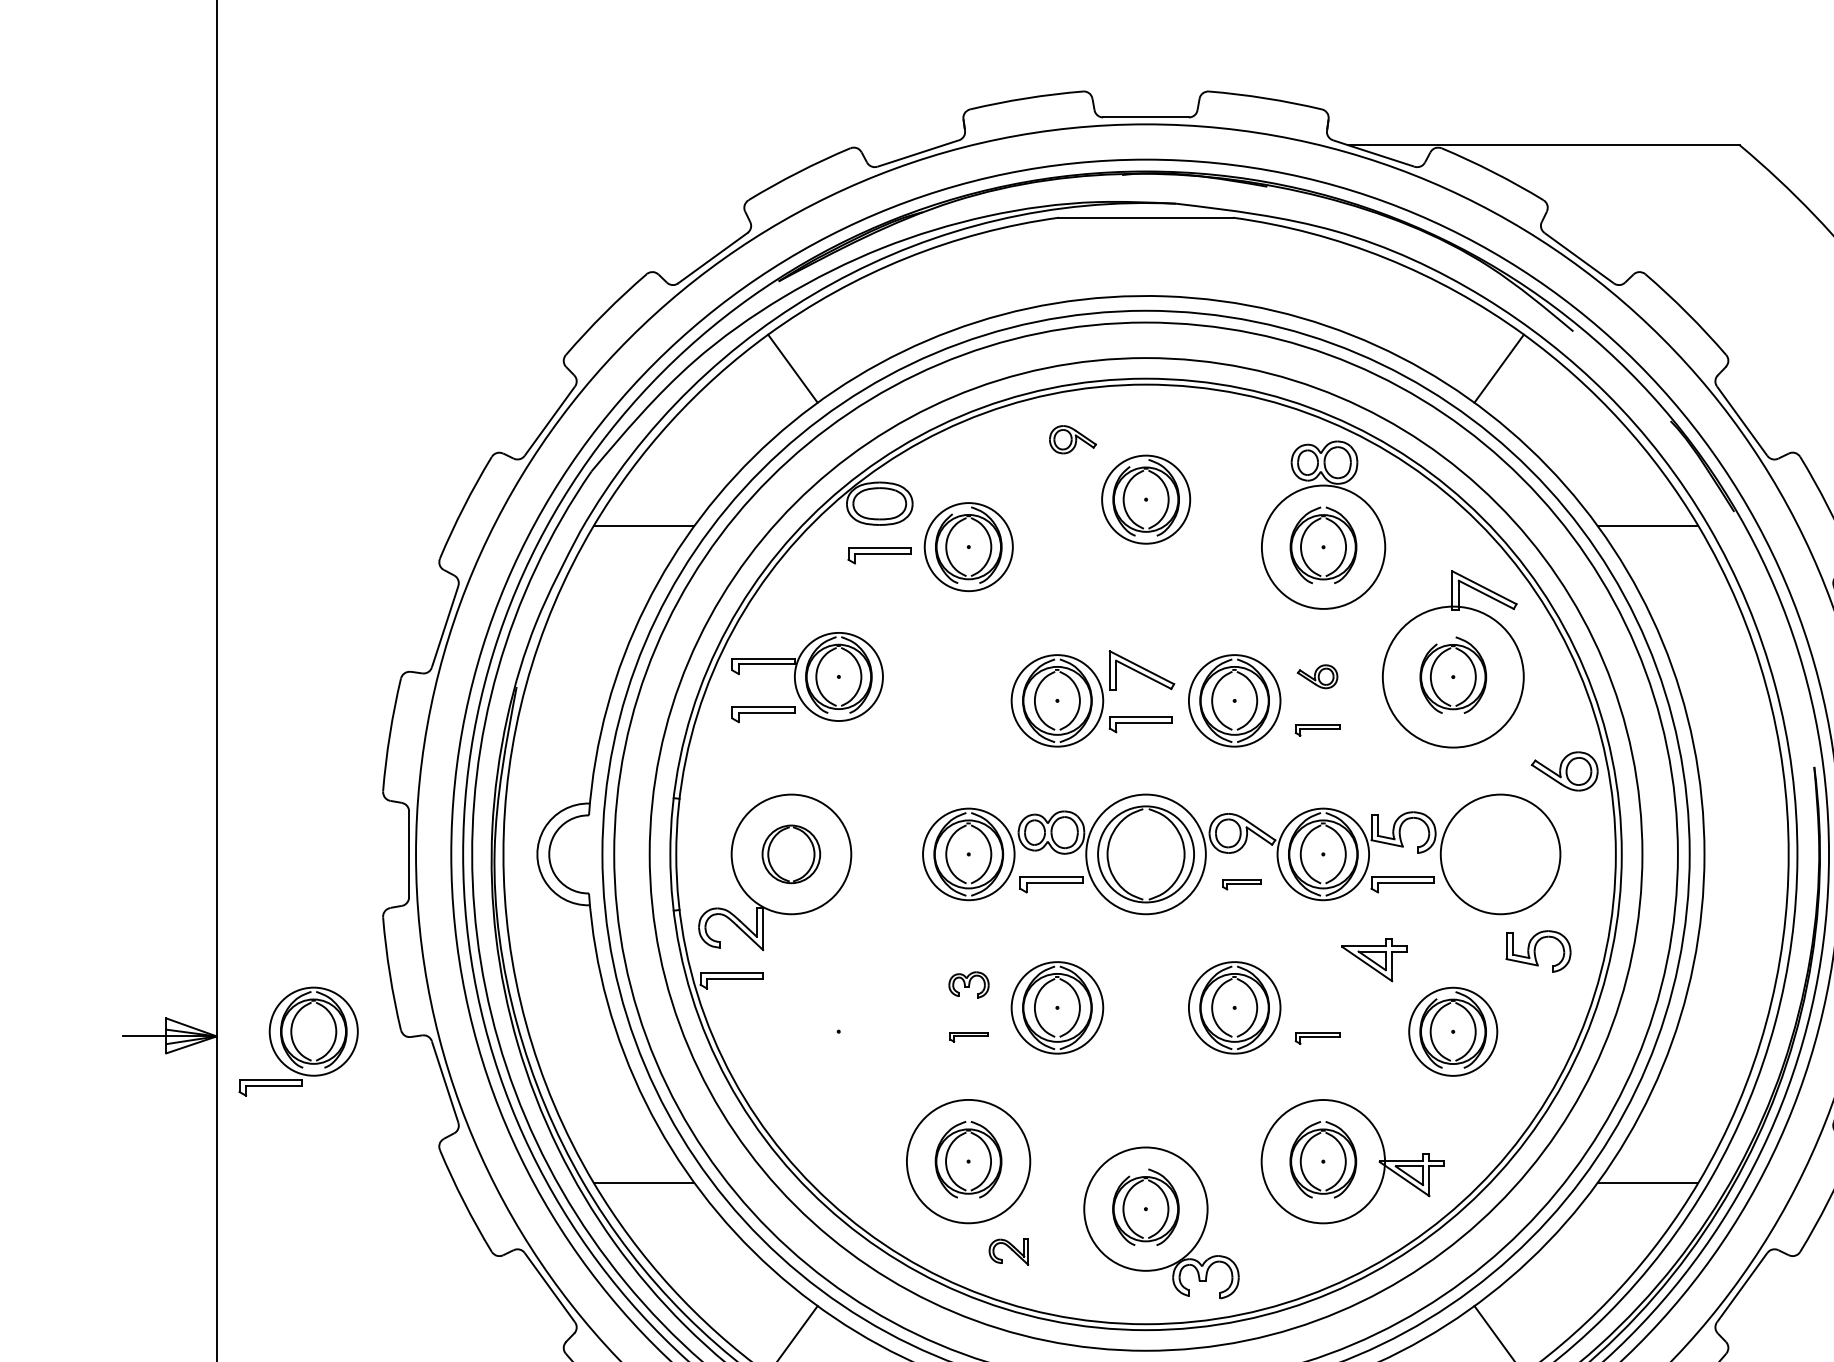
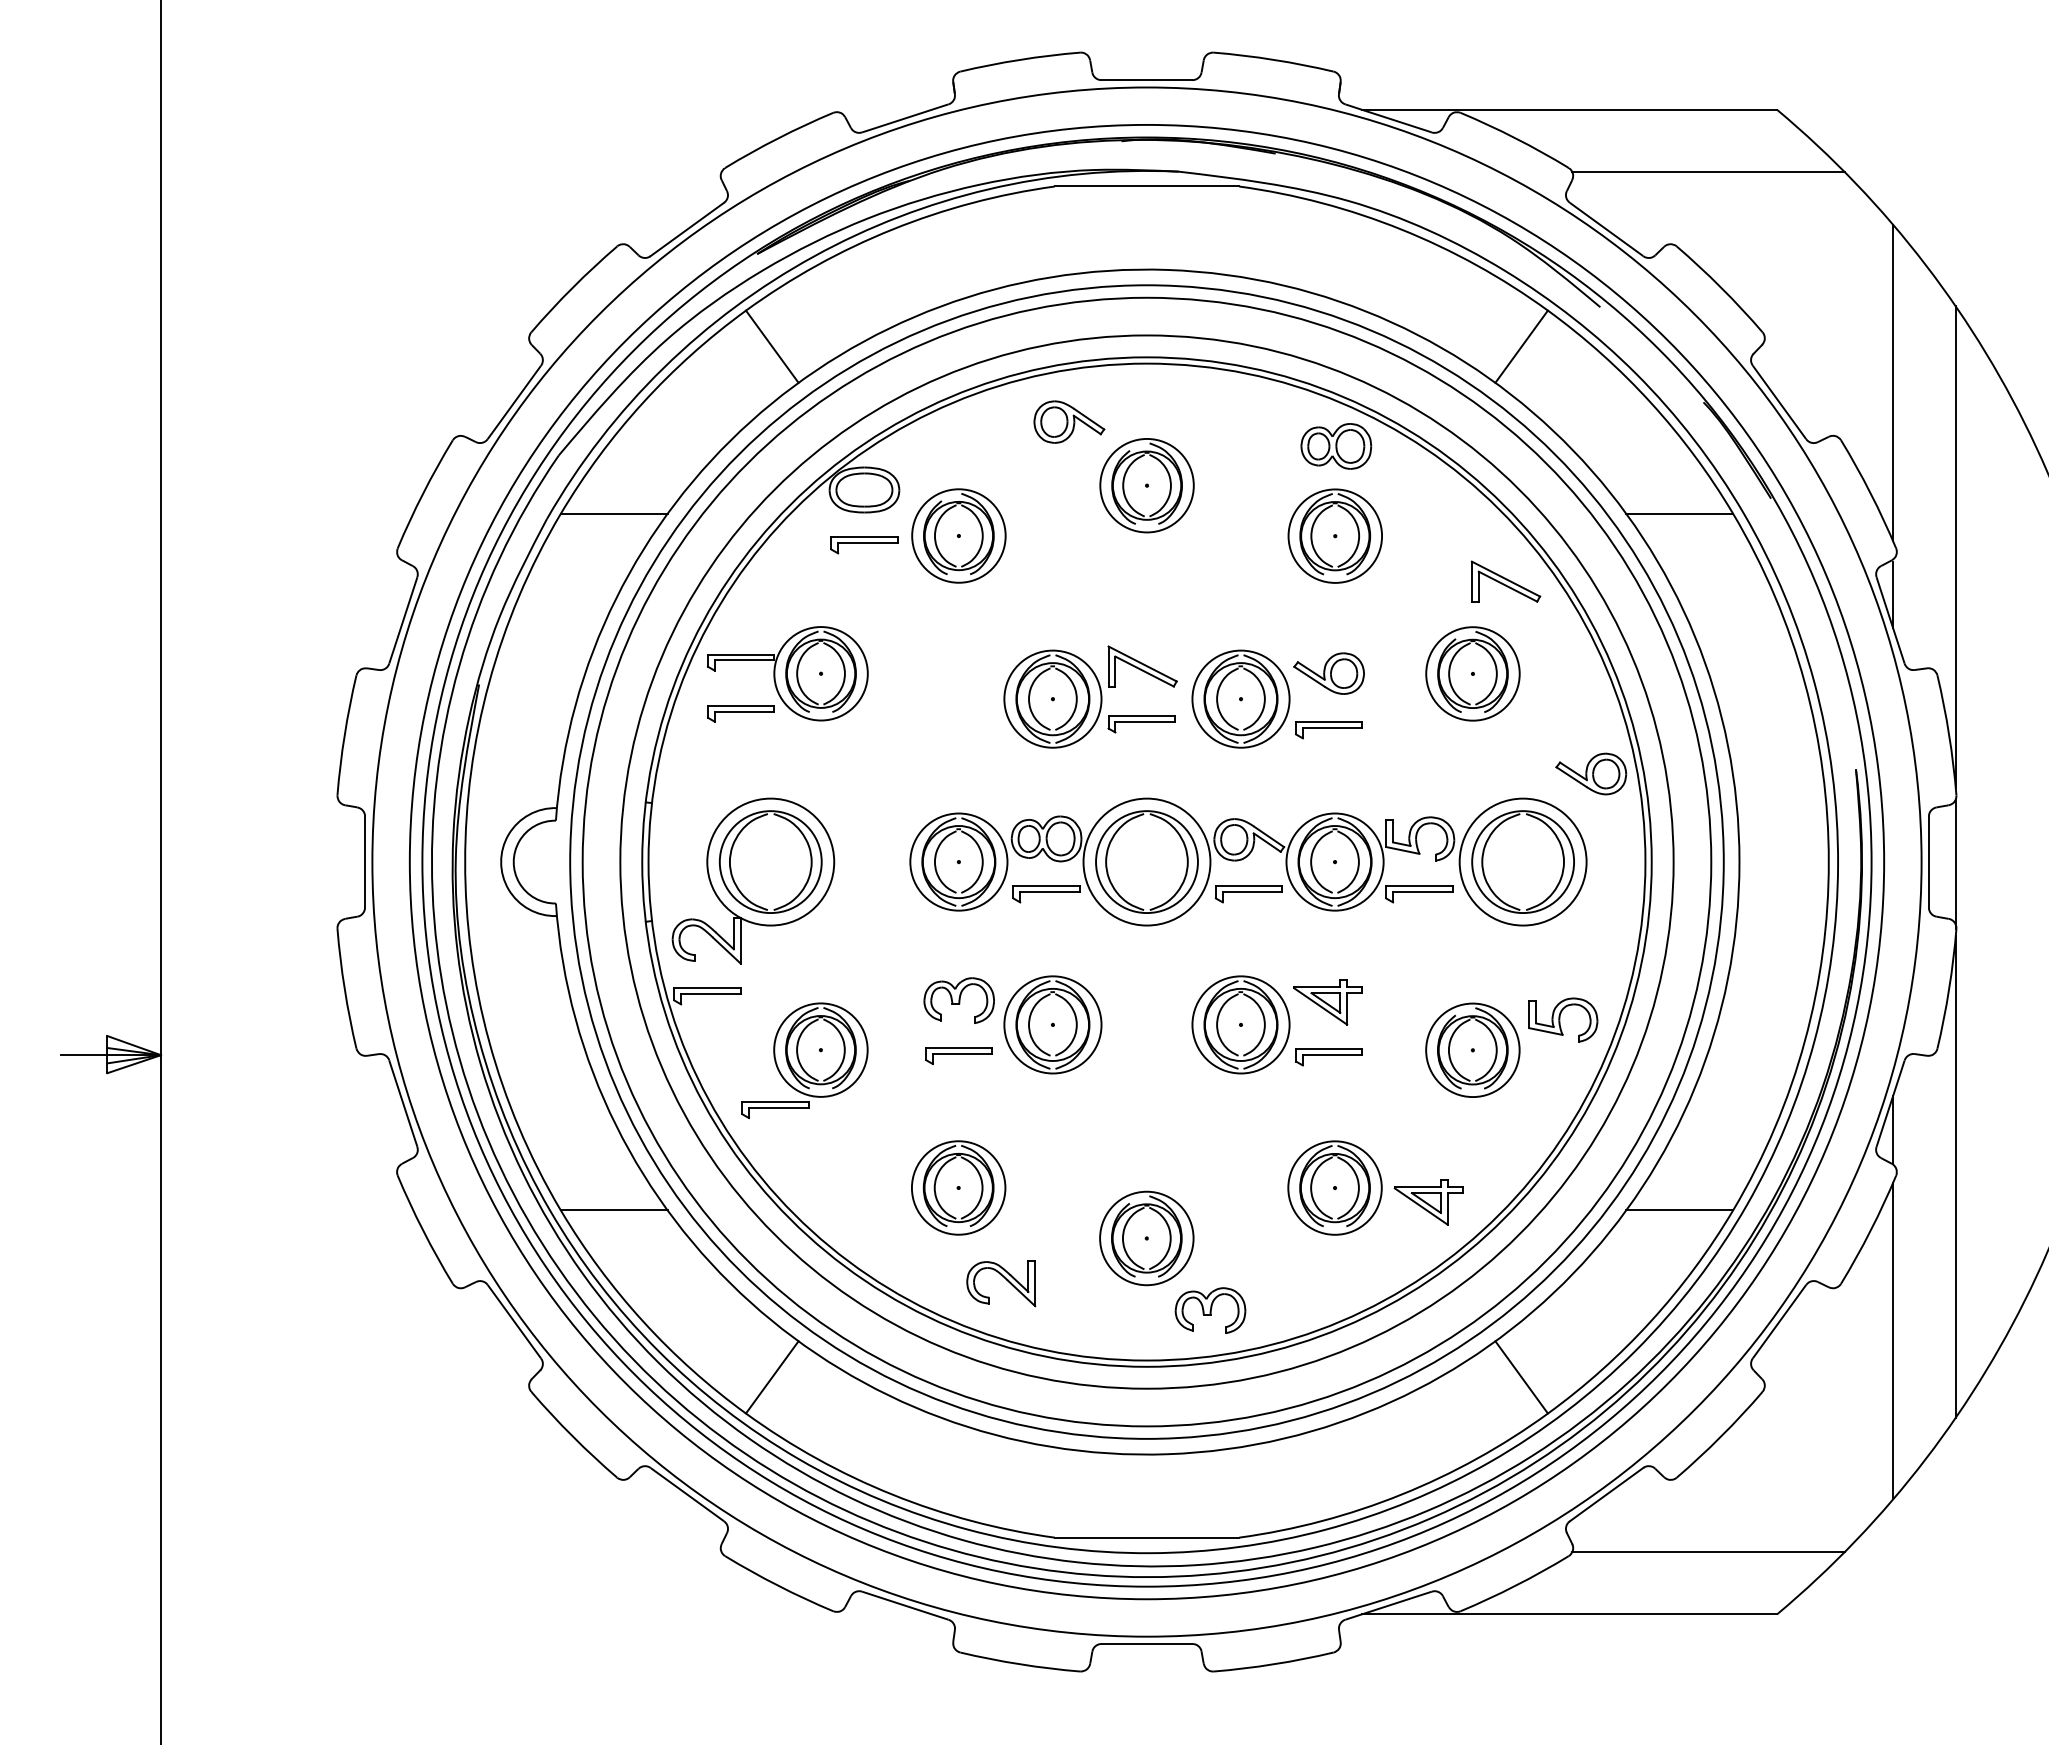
line: (1675, 204) -> (1708, 172), added
part: (1073, 439) -> (1069, 421), size x1.43
circle: (1323, 546) -> (1335, 535), size x0.71
part: (1317, 676) -> (1328, 673), size x1.67
circle: (1452, 676) -> (1472, 673), size x0.62
part: (1317, 730) -> (1328, 730), size x1.43
part: (791, 853) -> (770, 861), size x1.67
part: (1499, 853) -> (1522, 861), added
part: (1241, 884) -> (1248, 894), size x1.67
part: (1538, 950) -> (1563, 1019), moved
part: (1373, 960) -> (1327, 1002), moved
part: (968, 984) -> (958, 1000), size x1.67
part: (968, 1036) -> (958, 1055), size x1.67
part: (1317, 1038) -> (1328, 1057), size x1.43
part: (298, 1041) -> (804, 1060), moved
circle: (968, 1161) -> (958, 1187), size x0.71
circle: (1322, 1161) -> (1334, 1187), size x0.71
circle: (1145, 1209) -> (1146, 1238), size x0.71
part: (1008, 1251) -> (1001, 1283), size x1.67

